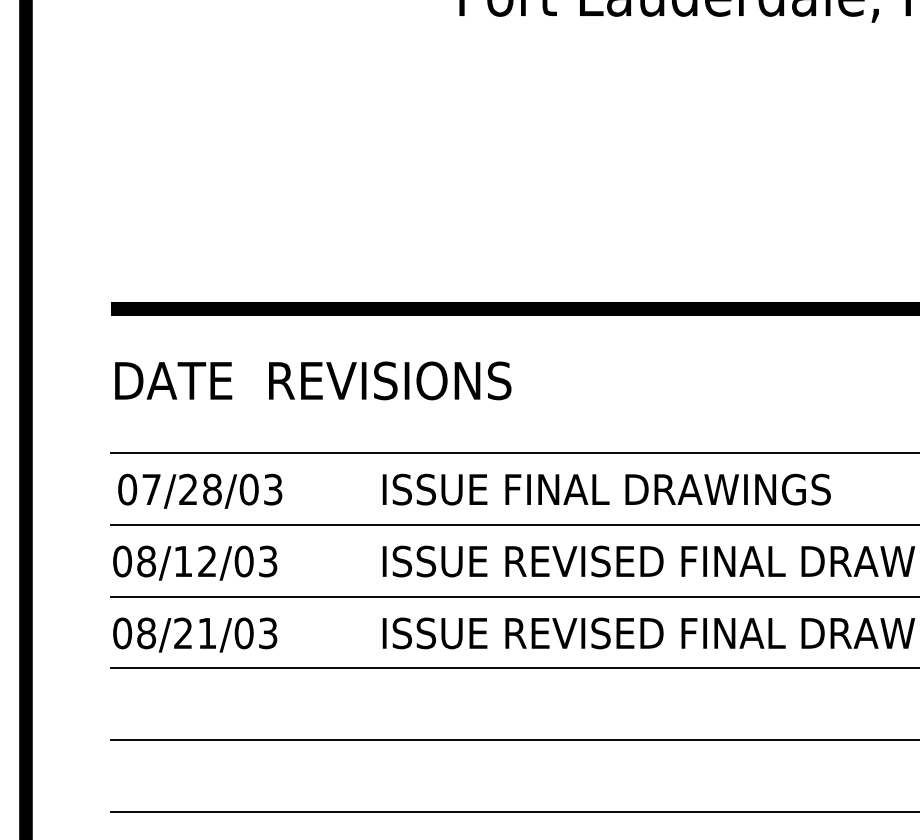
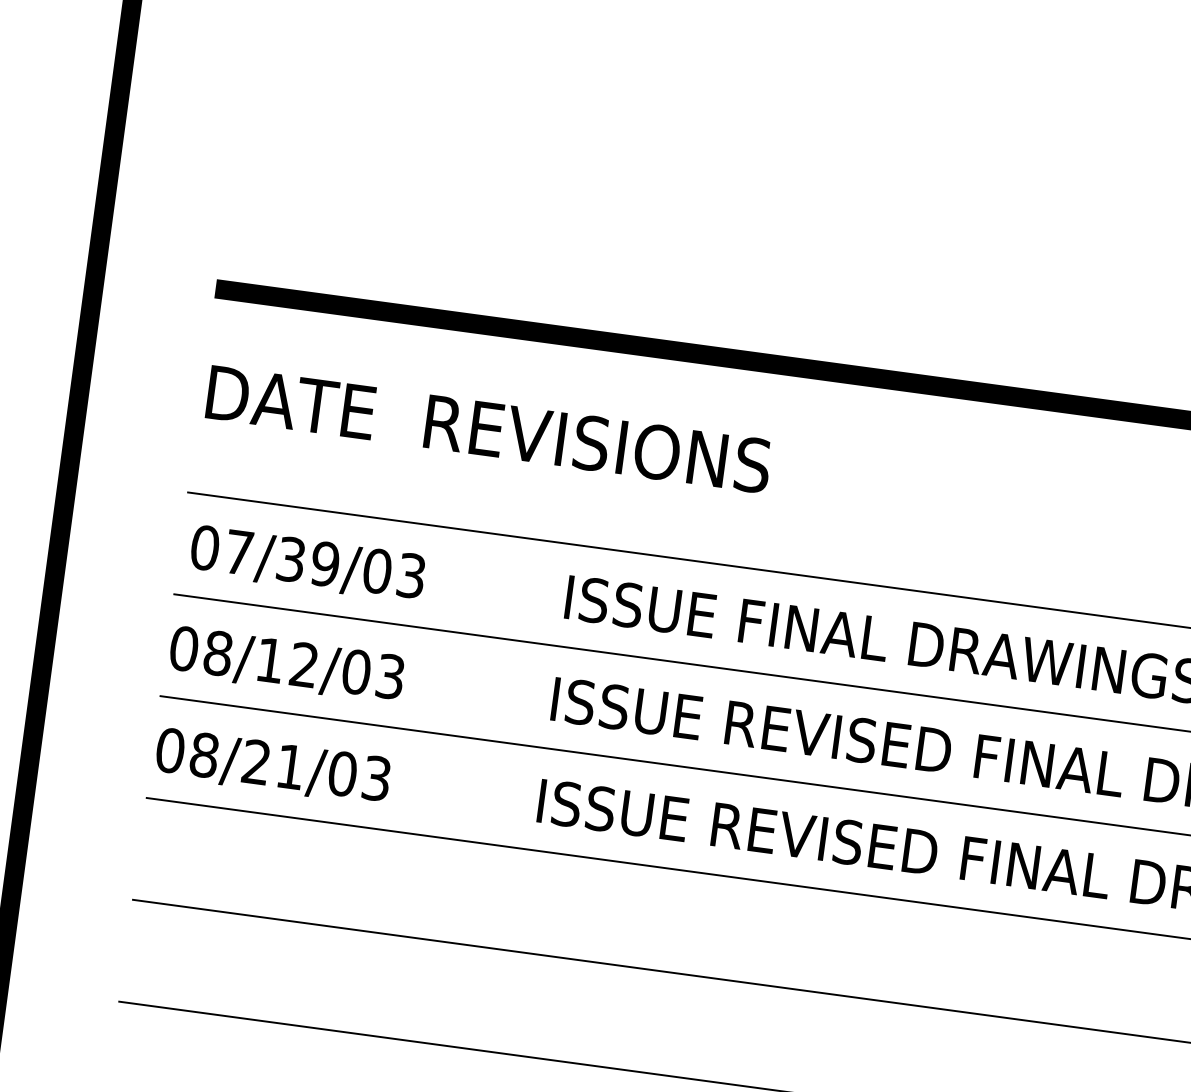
text: (200, 489) -> (308, 561), 07/28/03 -> 07/39/03

